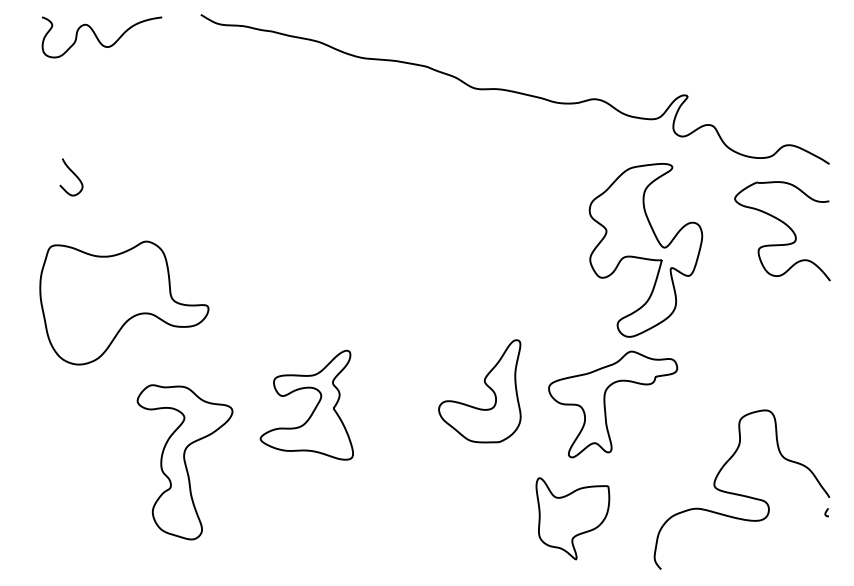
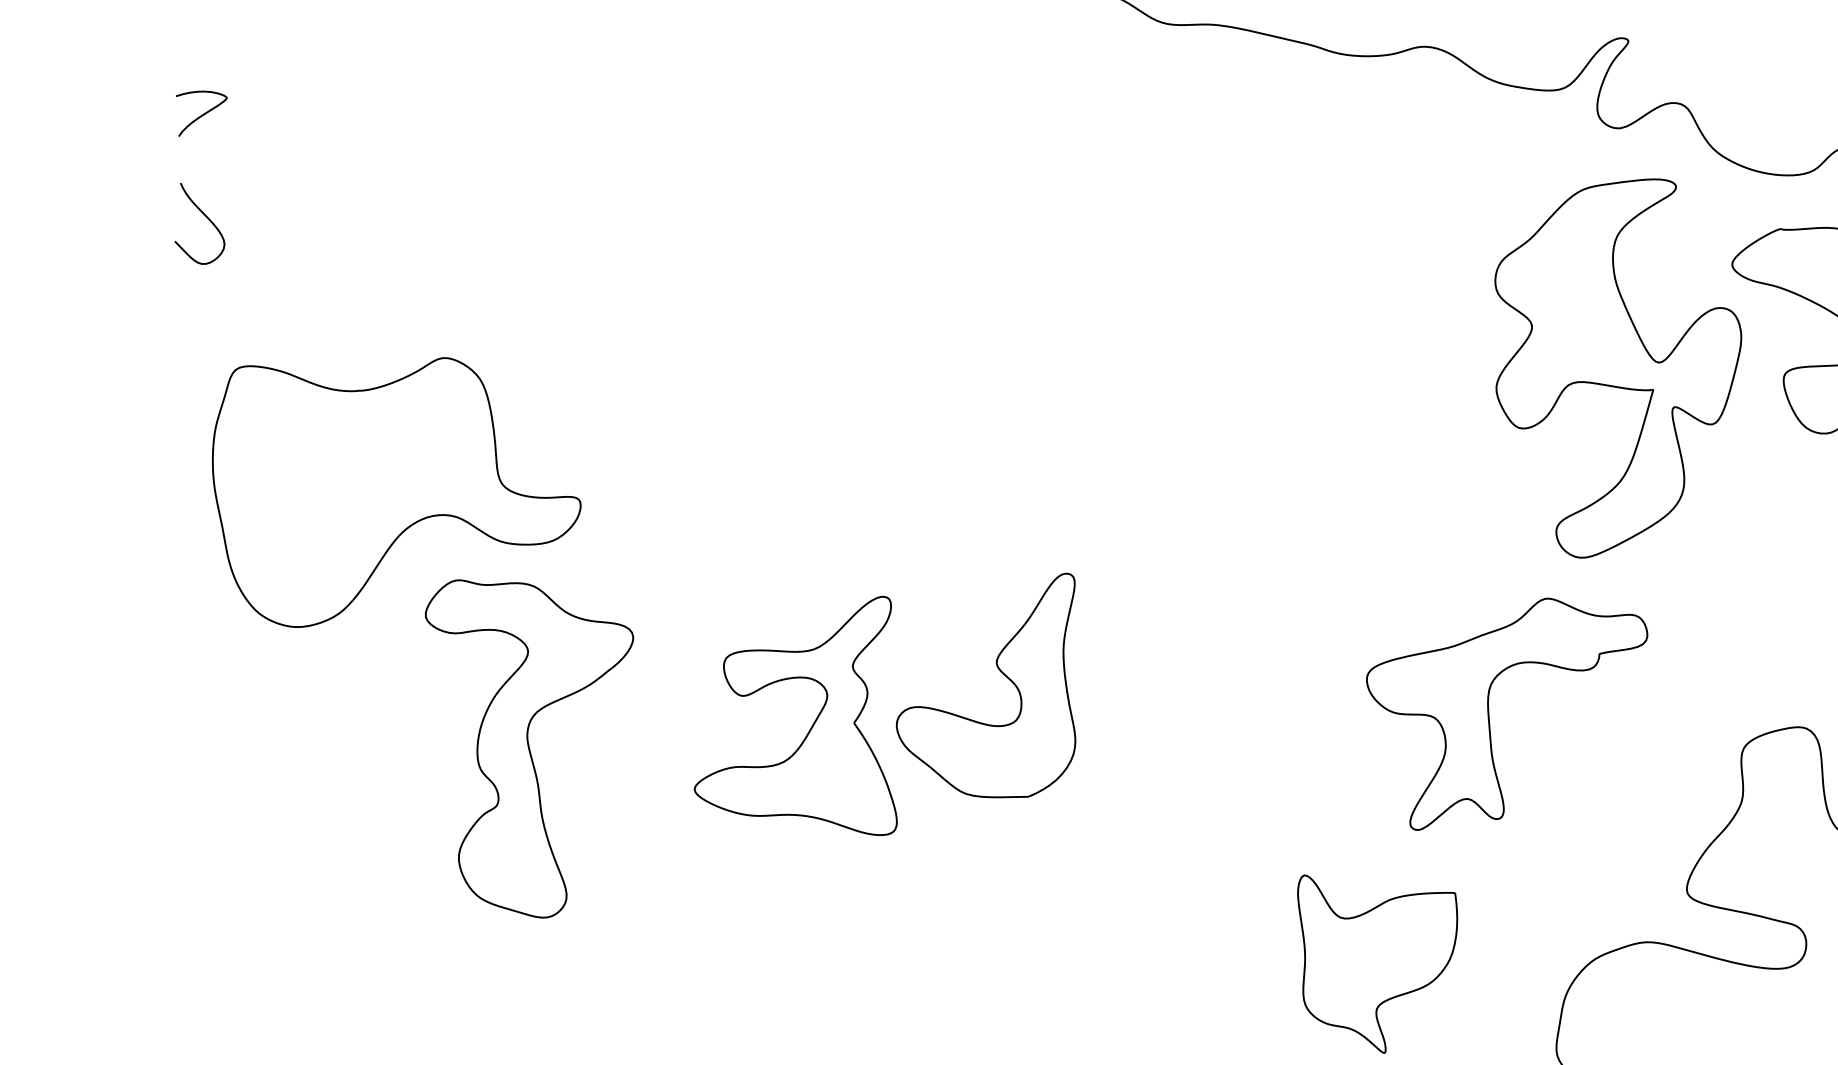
part: (35, 129) -> (202, 112), added
curve: (73, 174) -> (204, 217), moved
part: (645, 250) -> (1617, 368), moved
part: (485, 384) -> (998, 670), moved
part: (605, 404) -> (1490, 714), moved
part: (184, 462) -> (528, 749), moved

